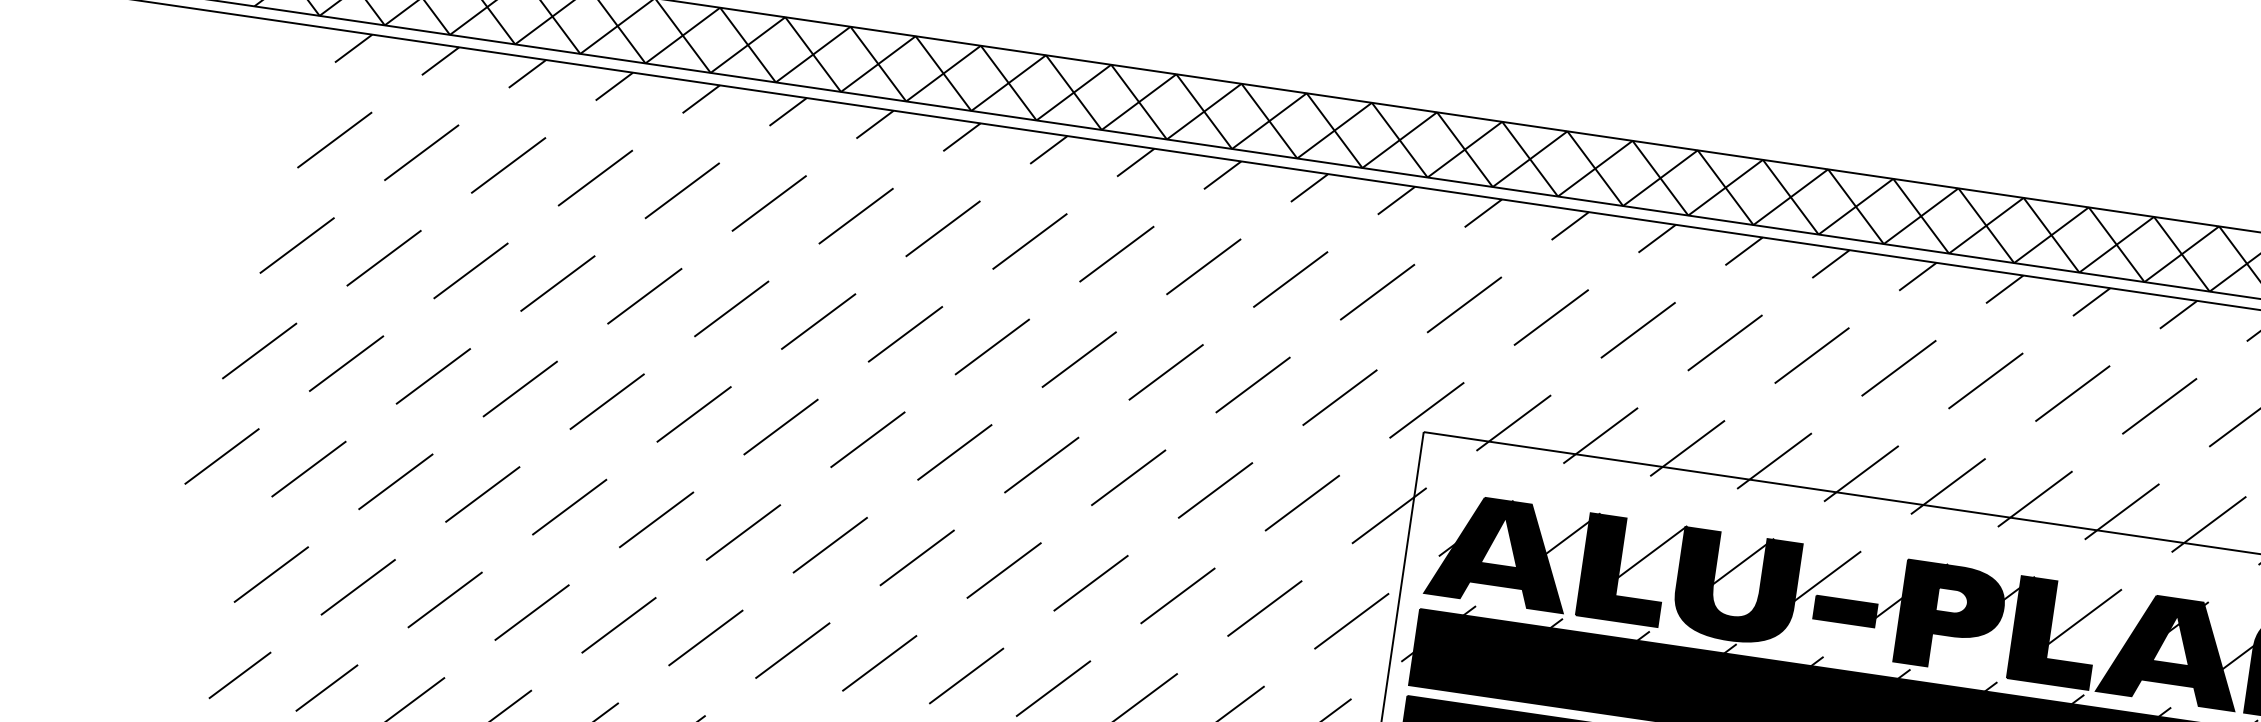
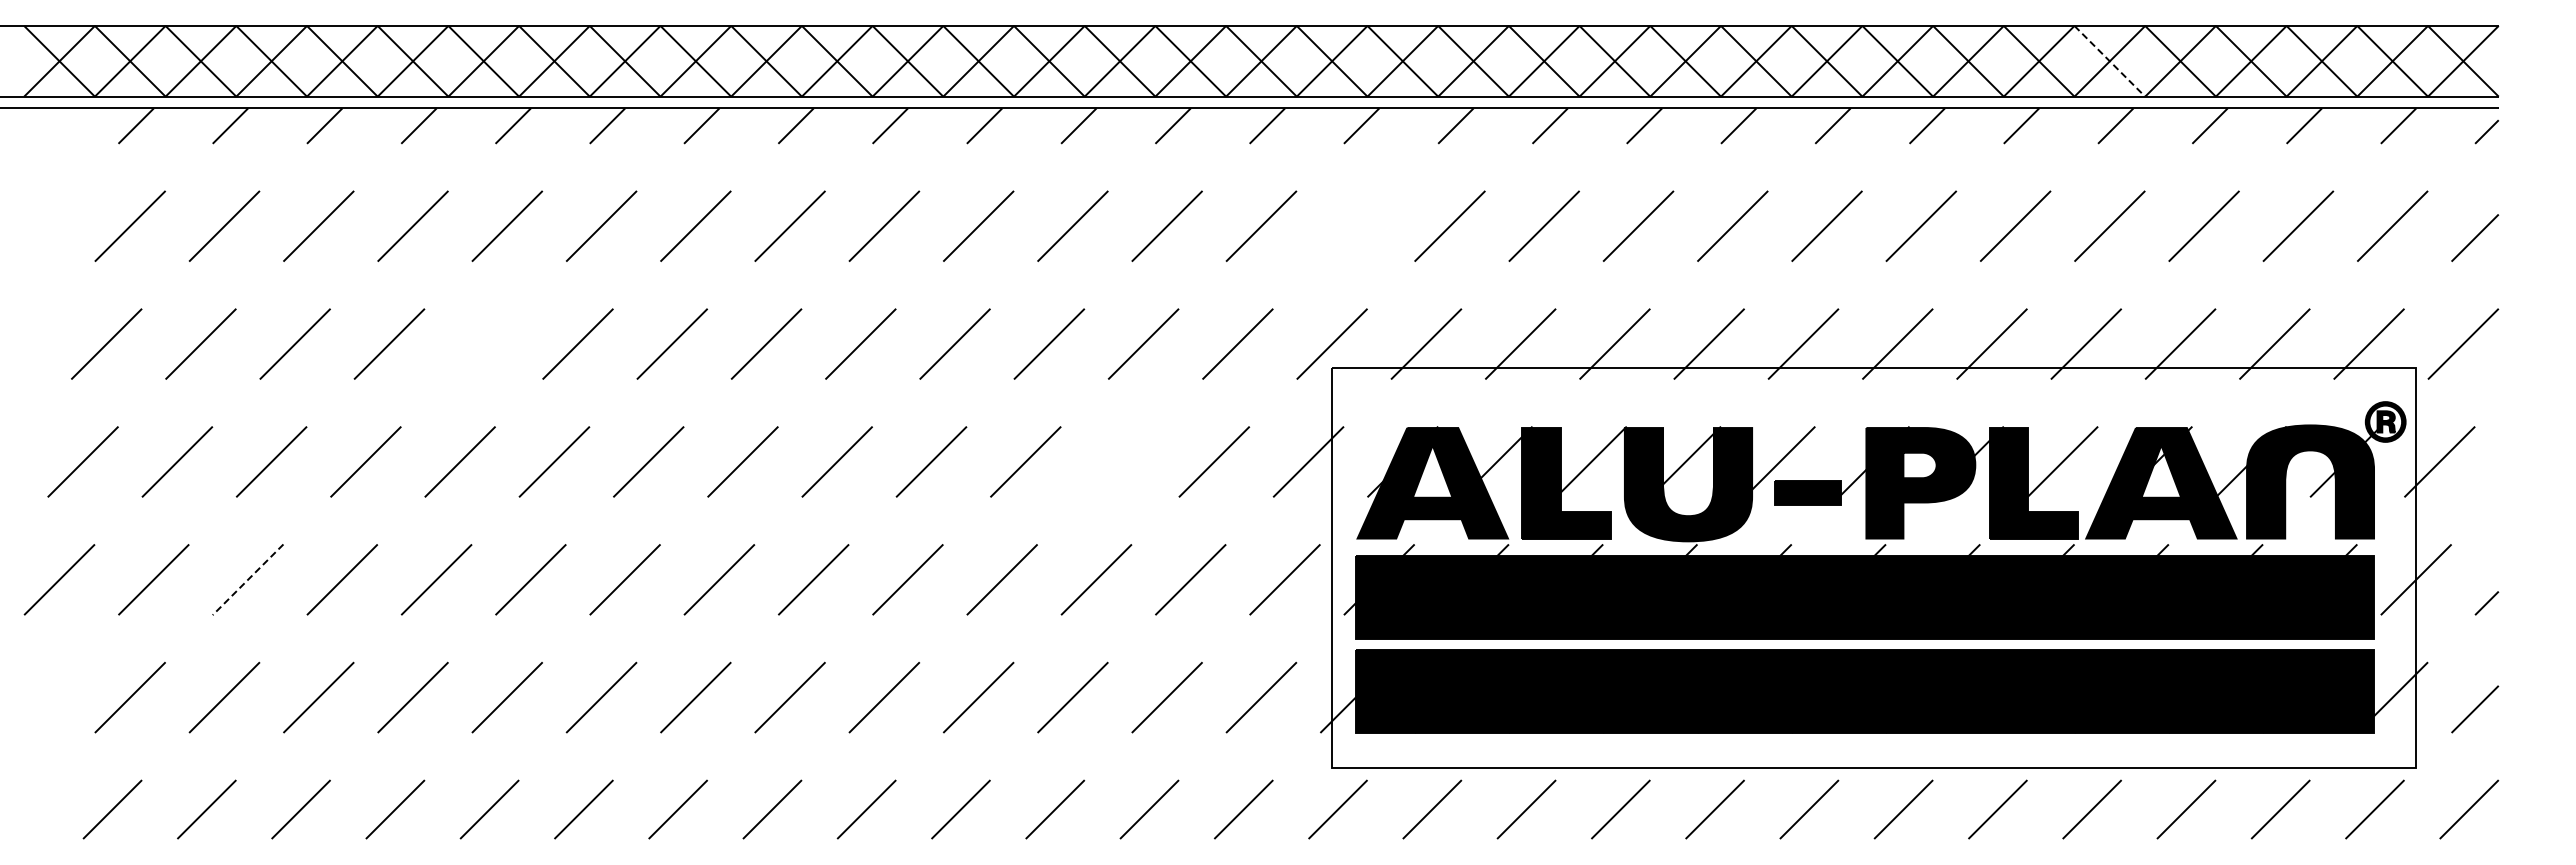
line: (2181, 254) -> (2109, 61), solid -> dashed
line: (644, 295) -> (483, 343), removed
line: (1464, 304) -> (1355, 225), removed
line: (396, 481) -> (248, 579), solid -> dashed
line: (1215, 489) -> (1119, 461), removed

